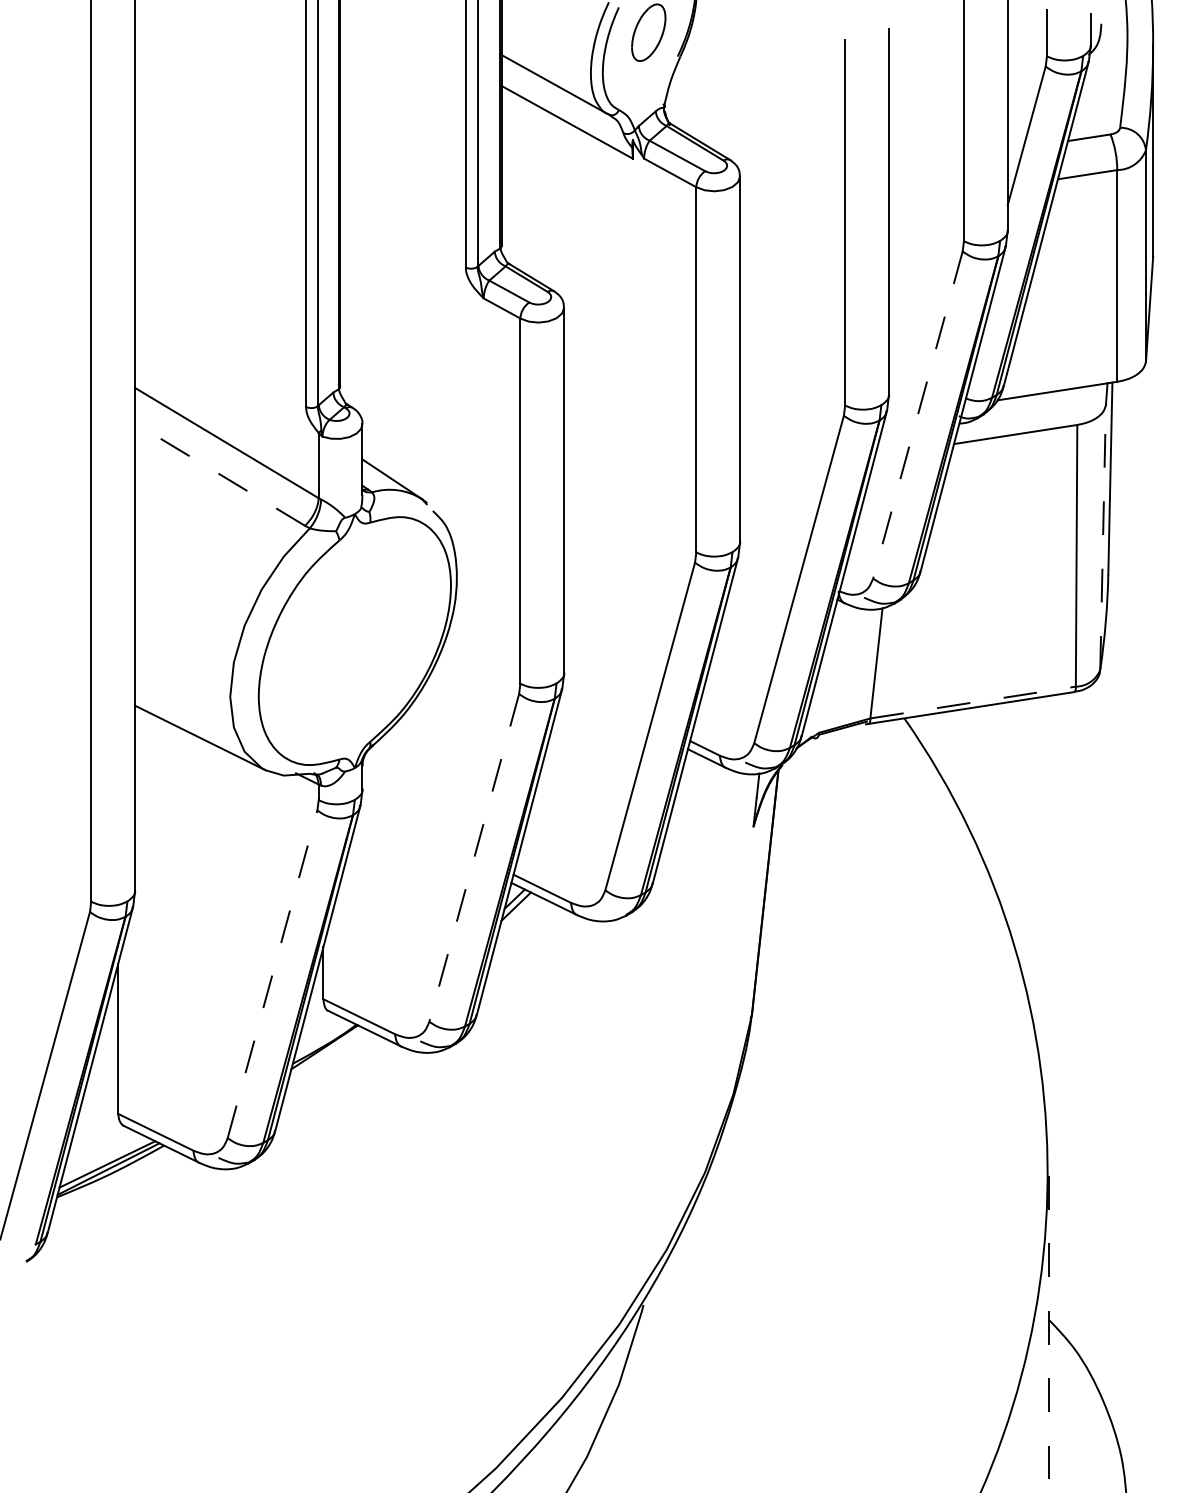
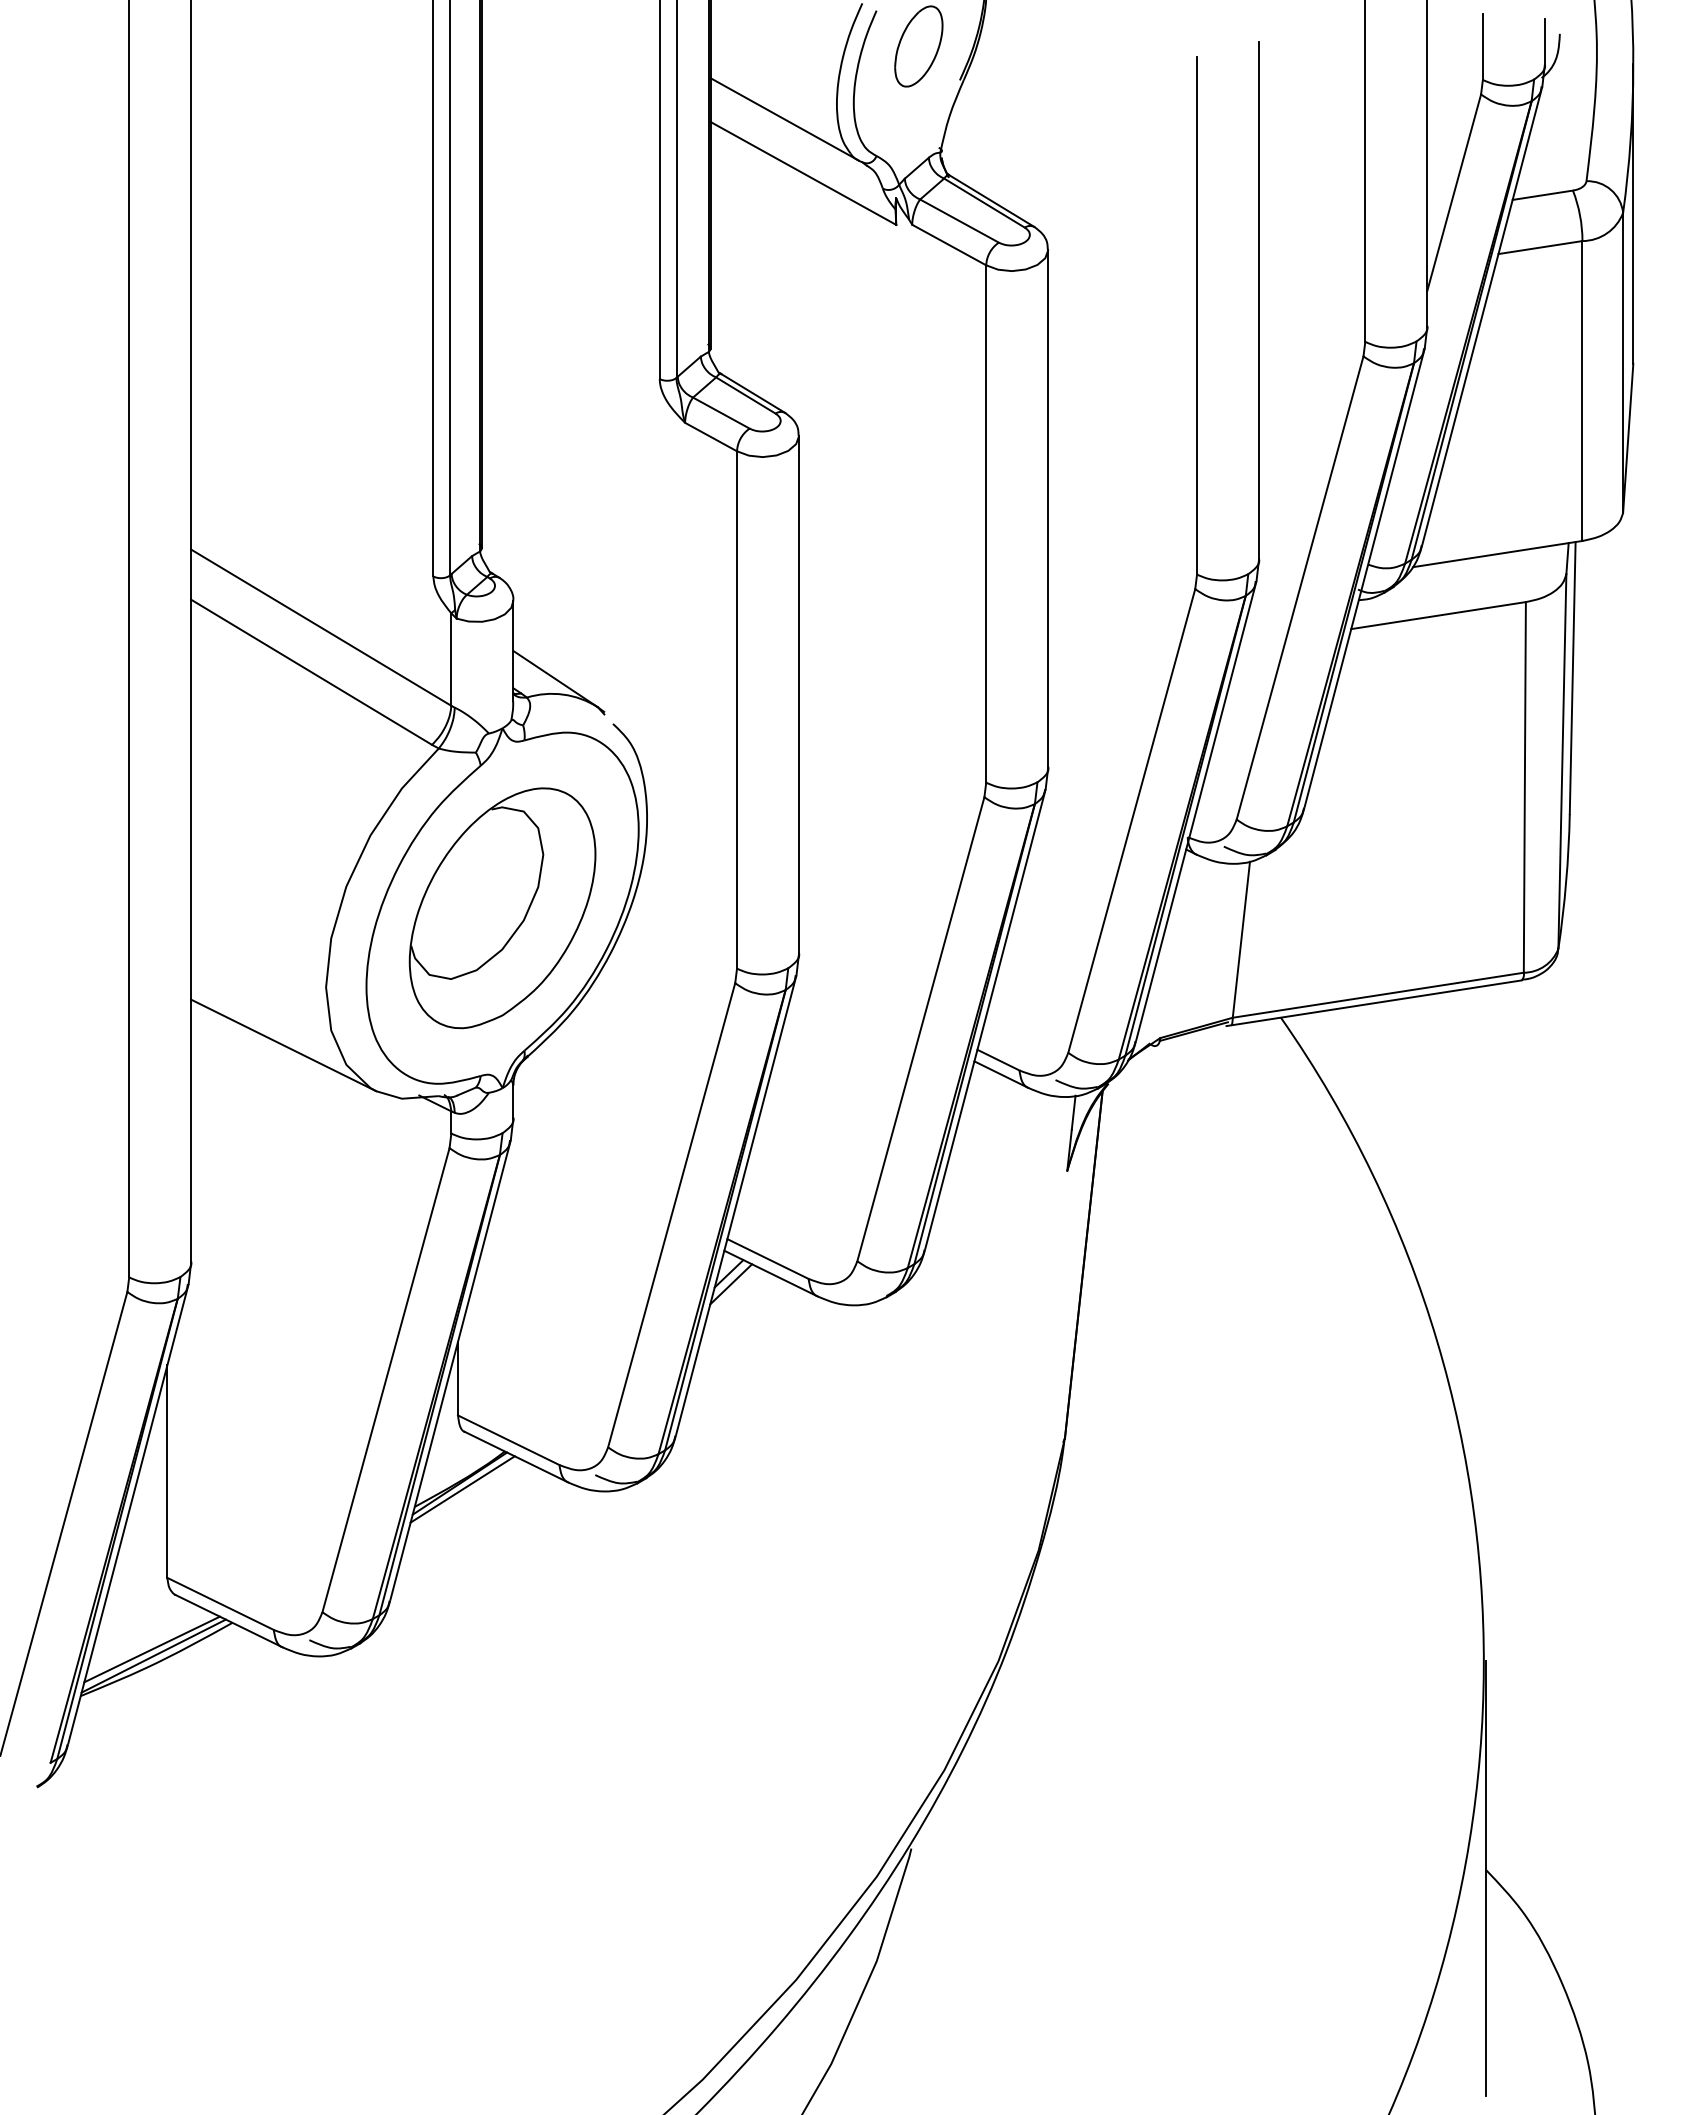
line: (917, 415) -> (1299, 588), dashed -> solid
line: (219, 474) -> (311, 672), dashed -> solid
line: (1103, 537) -> (1562, 761), dashed -> solid
part: (354, 641) -> (502, 908), added
line: (973, 702) -> (1378, 995), dashed -> solid
line: (474, 858) -> (671, 1215), dashed -> solid
line: (272, 974) -> (386, 1380), dashed -> solid
line: (326, 1051) -> (462, 1489), added
line: (1049, 1325) -> (1486, 1877), dashed -> solid

